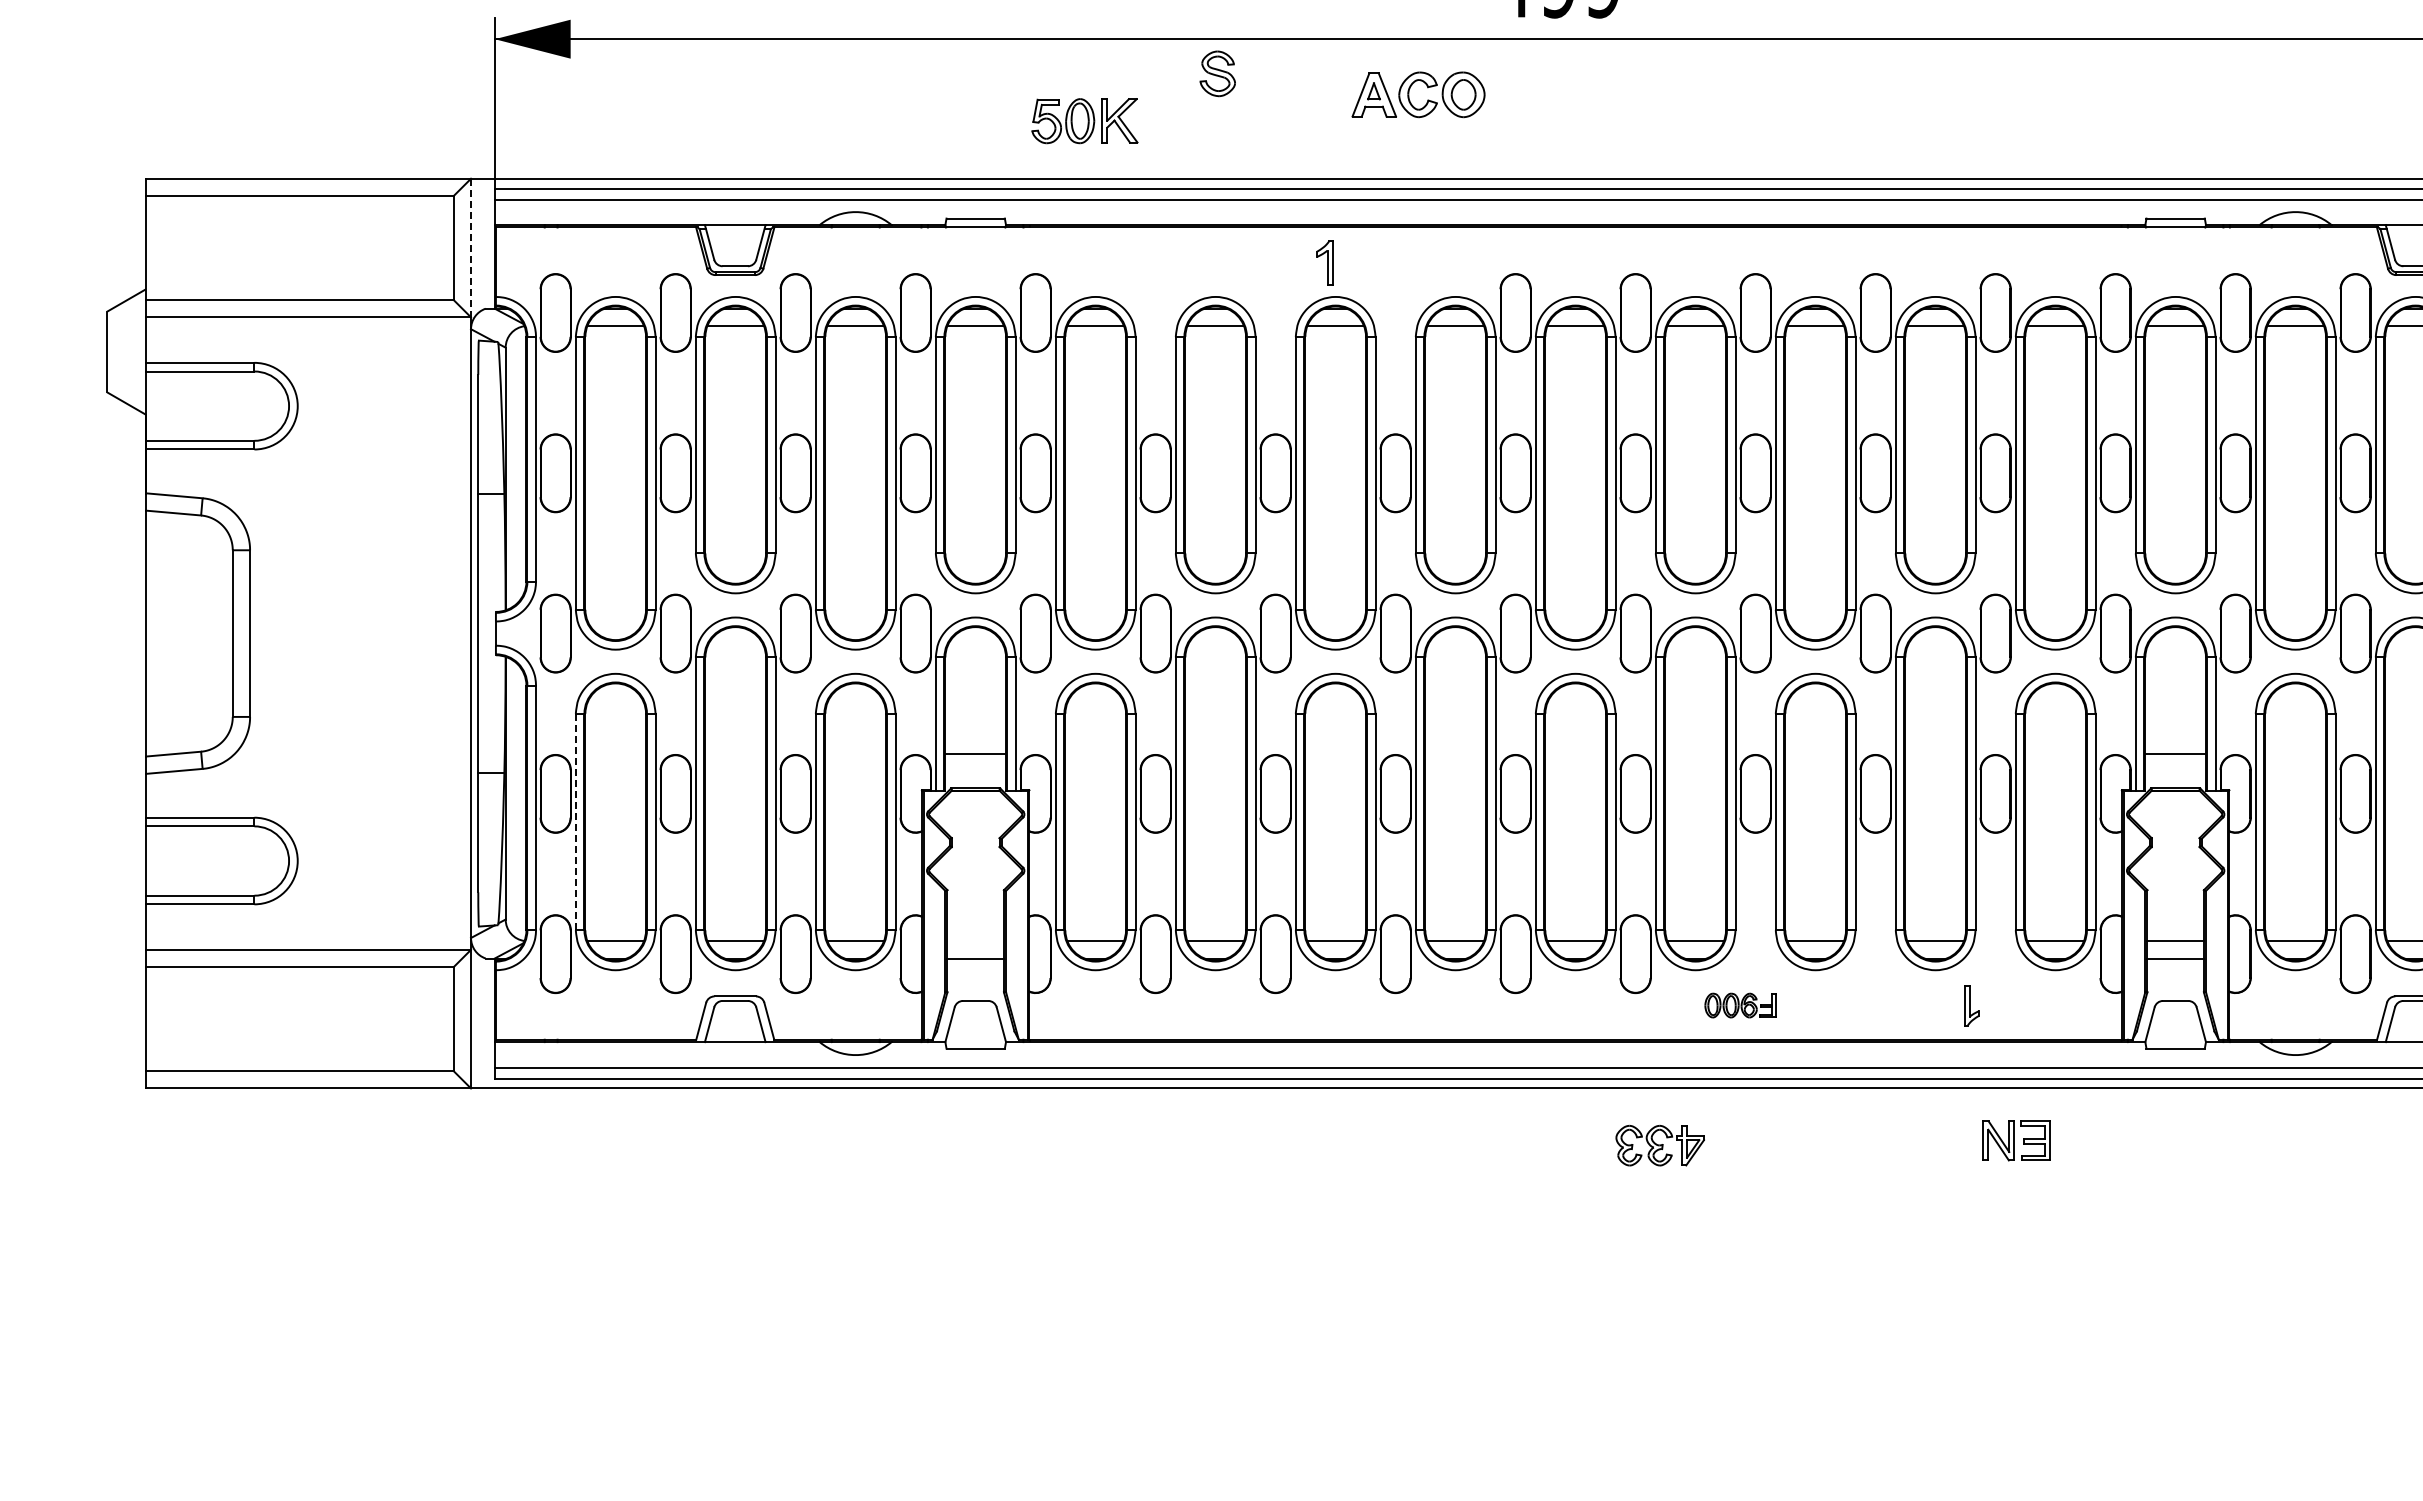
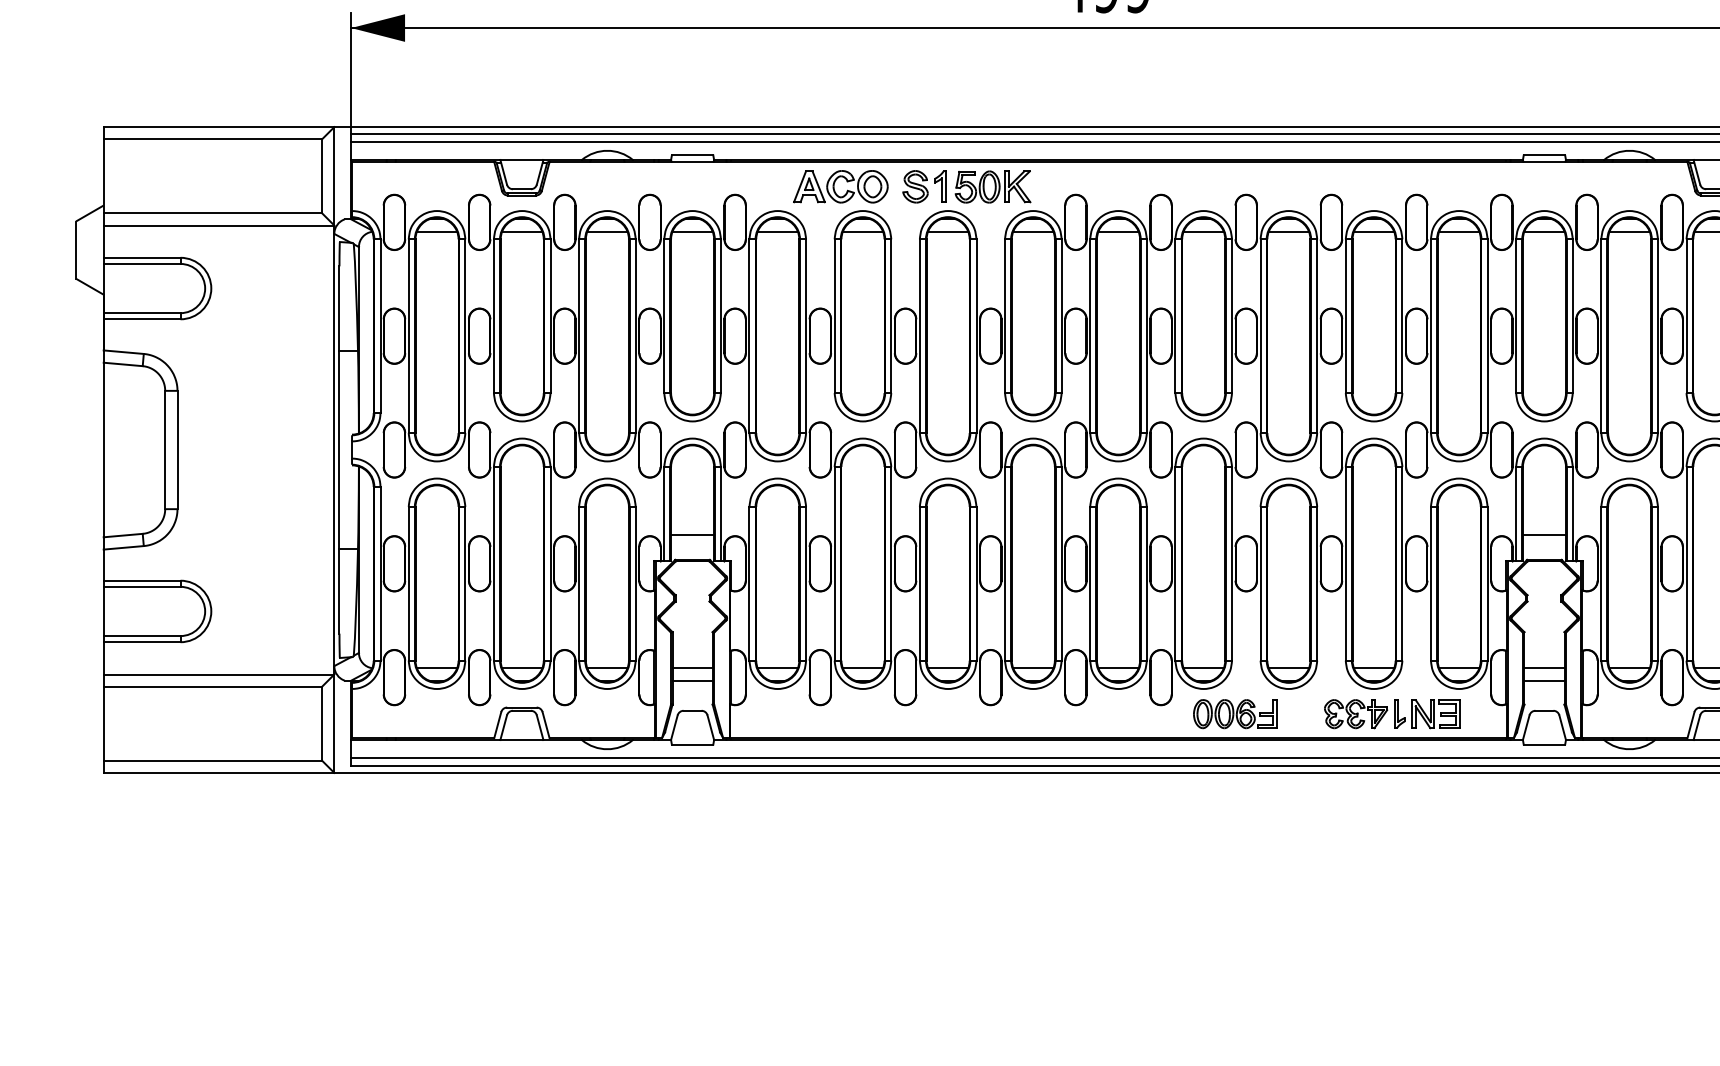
part: (1217, 73) -> (915, 186), moved
part: (1409, 94) -> (834, 186), moved
part: (1084, 121) -> (992, 187), moved
line: (471, 248) -> (334, 176), dashed -> solid
line: (575, 821) -> (408, 583), dashed -> solid
line: (975, 941) -> (692, 668), added
part: (1740, 1005) -> (1235, 714), size x1.67
part: (2016, 1140) -> (1435, 714), moved
part: (1659, 1145) -> (1355, 714), moved

